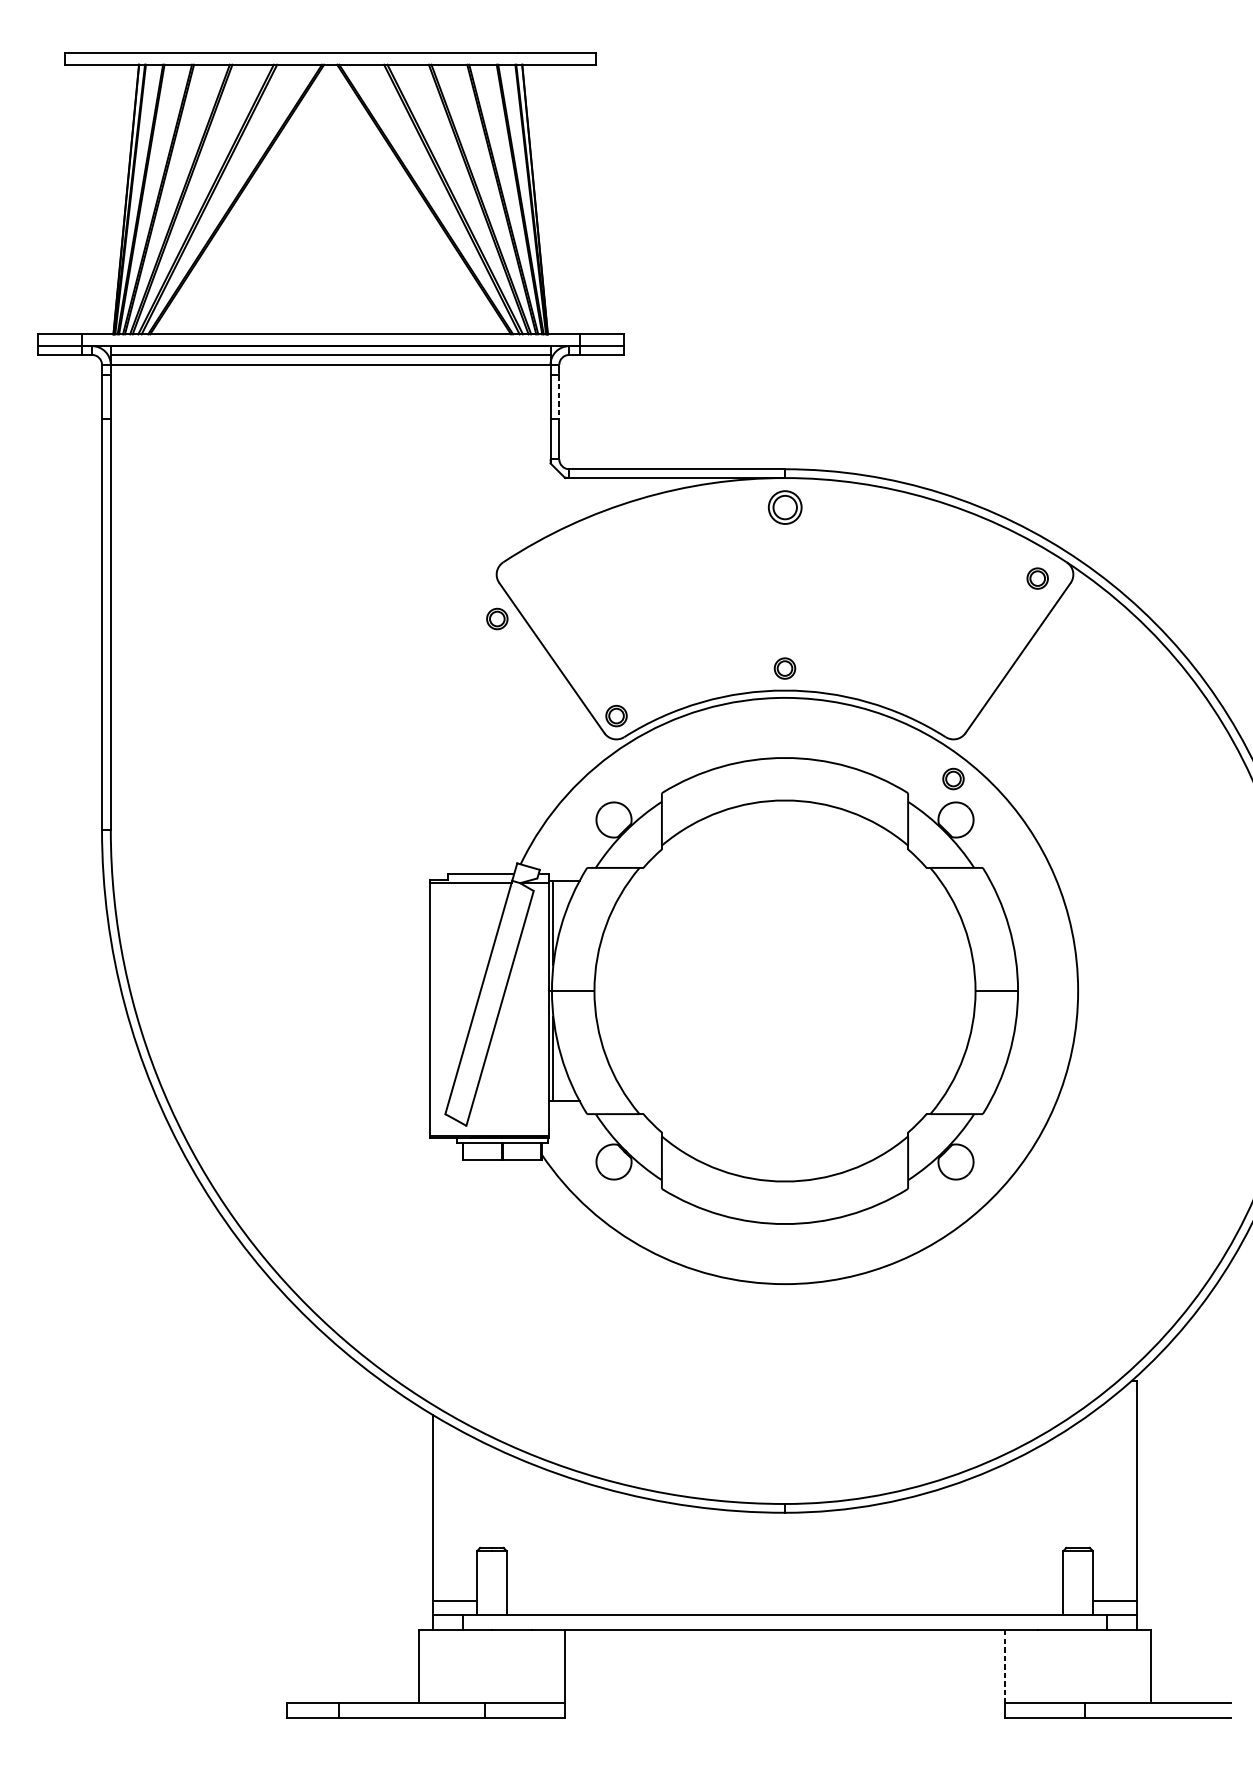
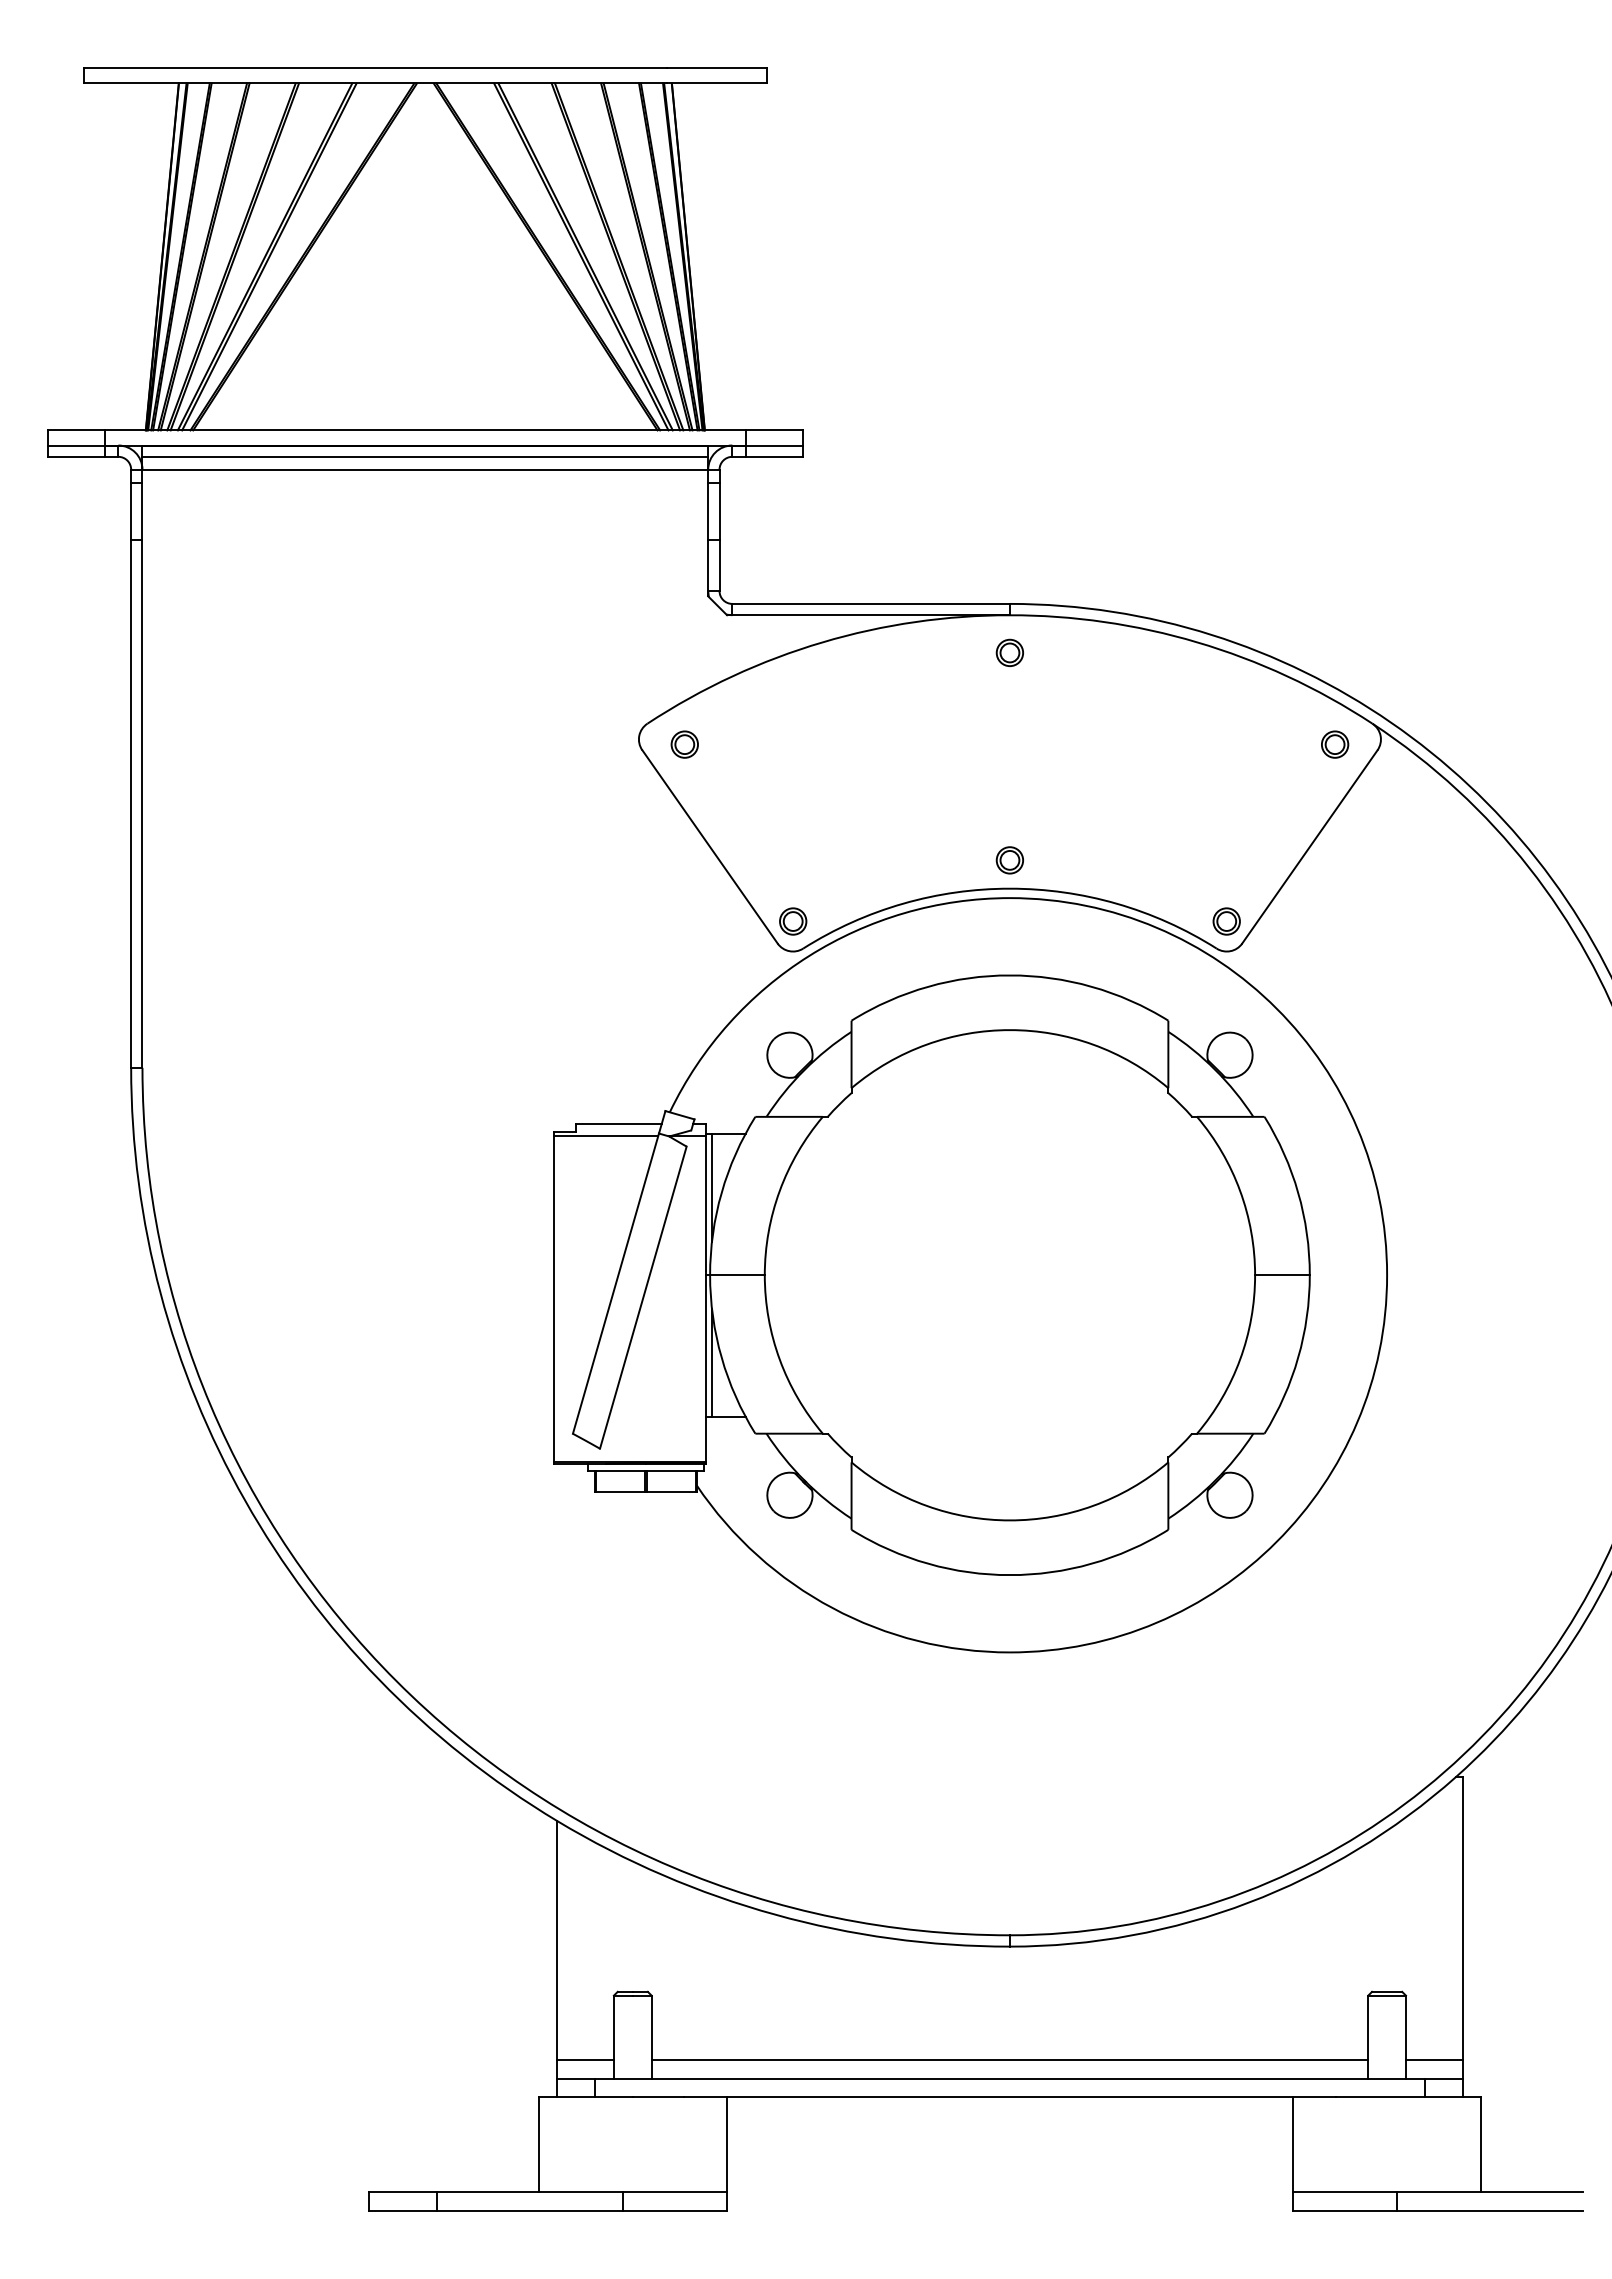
line: (559, 398) -> (719, 512), dashed -> solid
part: (784, 507) -> (1009, 652), size x0.62
part: (497, 618) -> (684, 744), moved
part: (953, 779) -> (1226, 921), moved
line: (784, 1600) -> (1009, 2059), added
line: (1004, 1667) -> (1292, 2145), dashed -> solid

